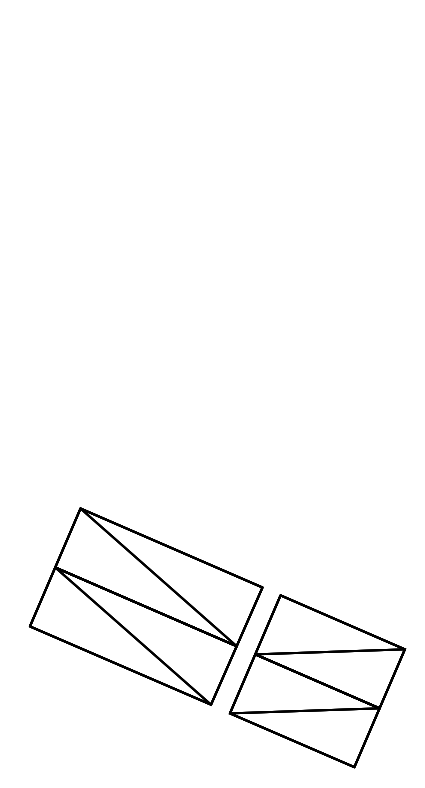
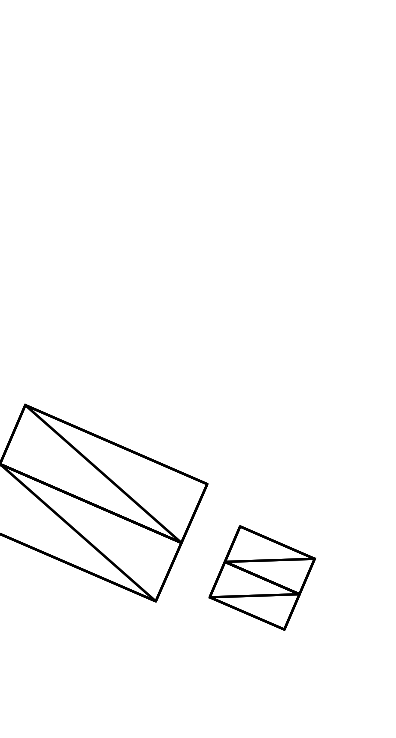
part: (317, 681) -> (262, 578), size x0.6

